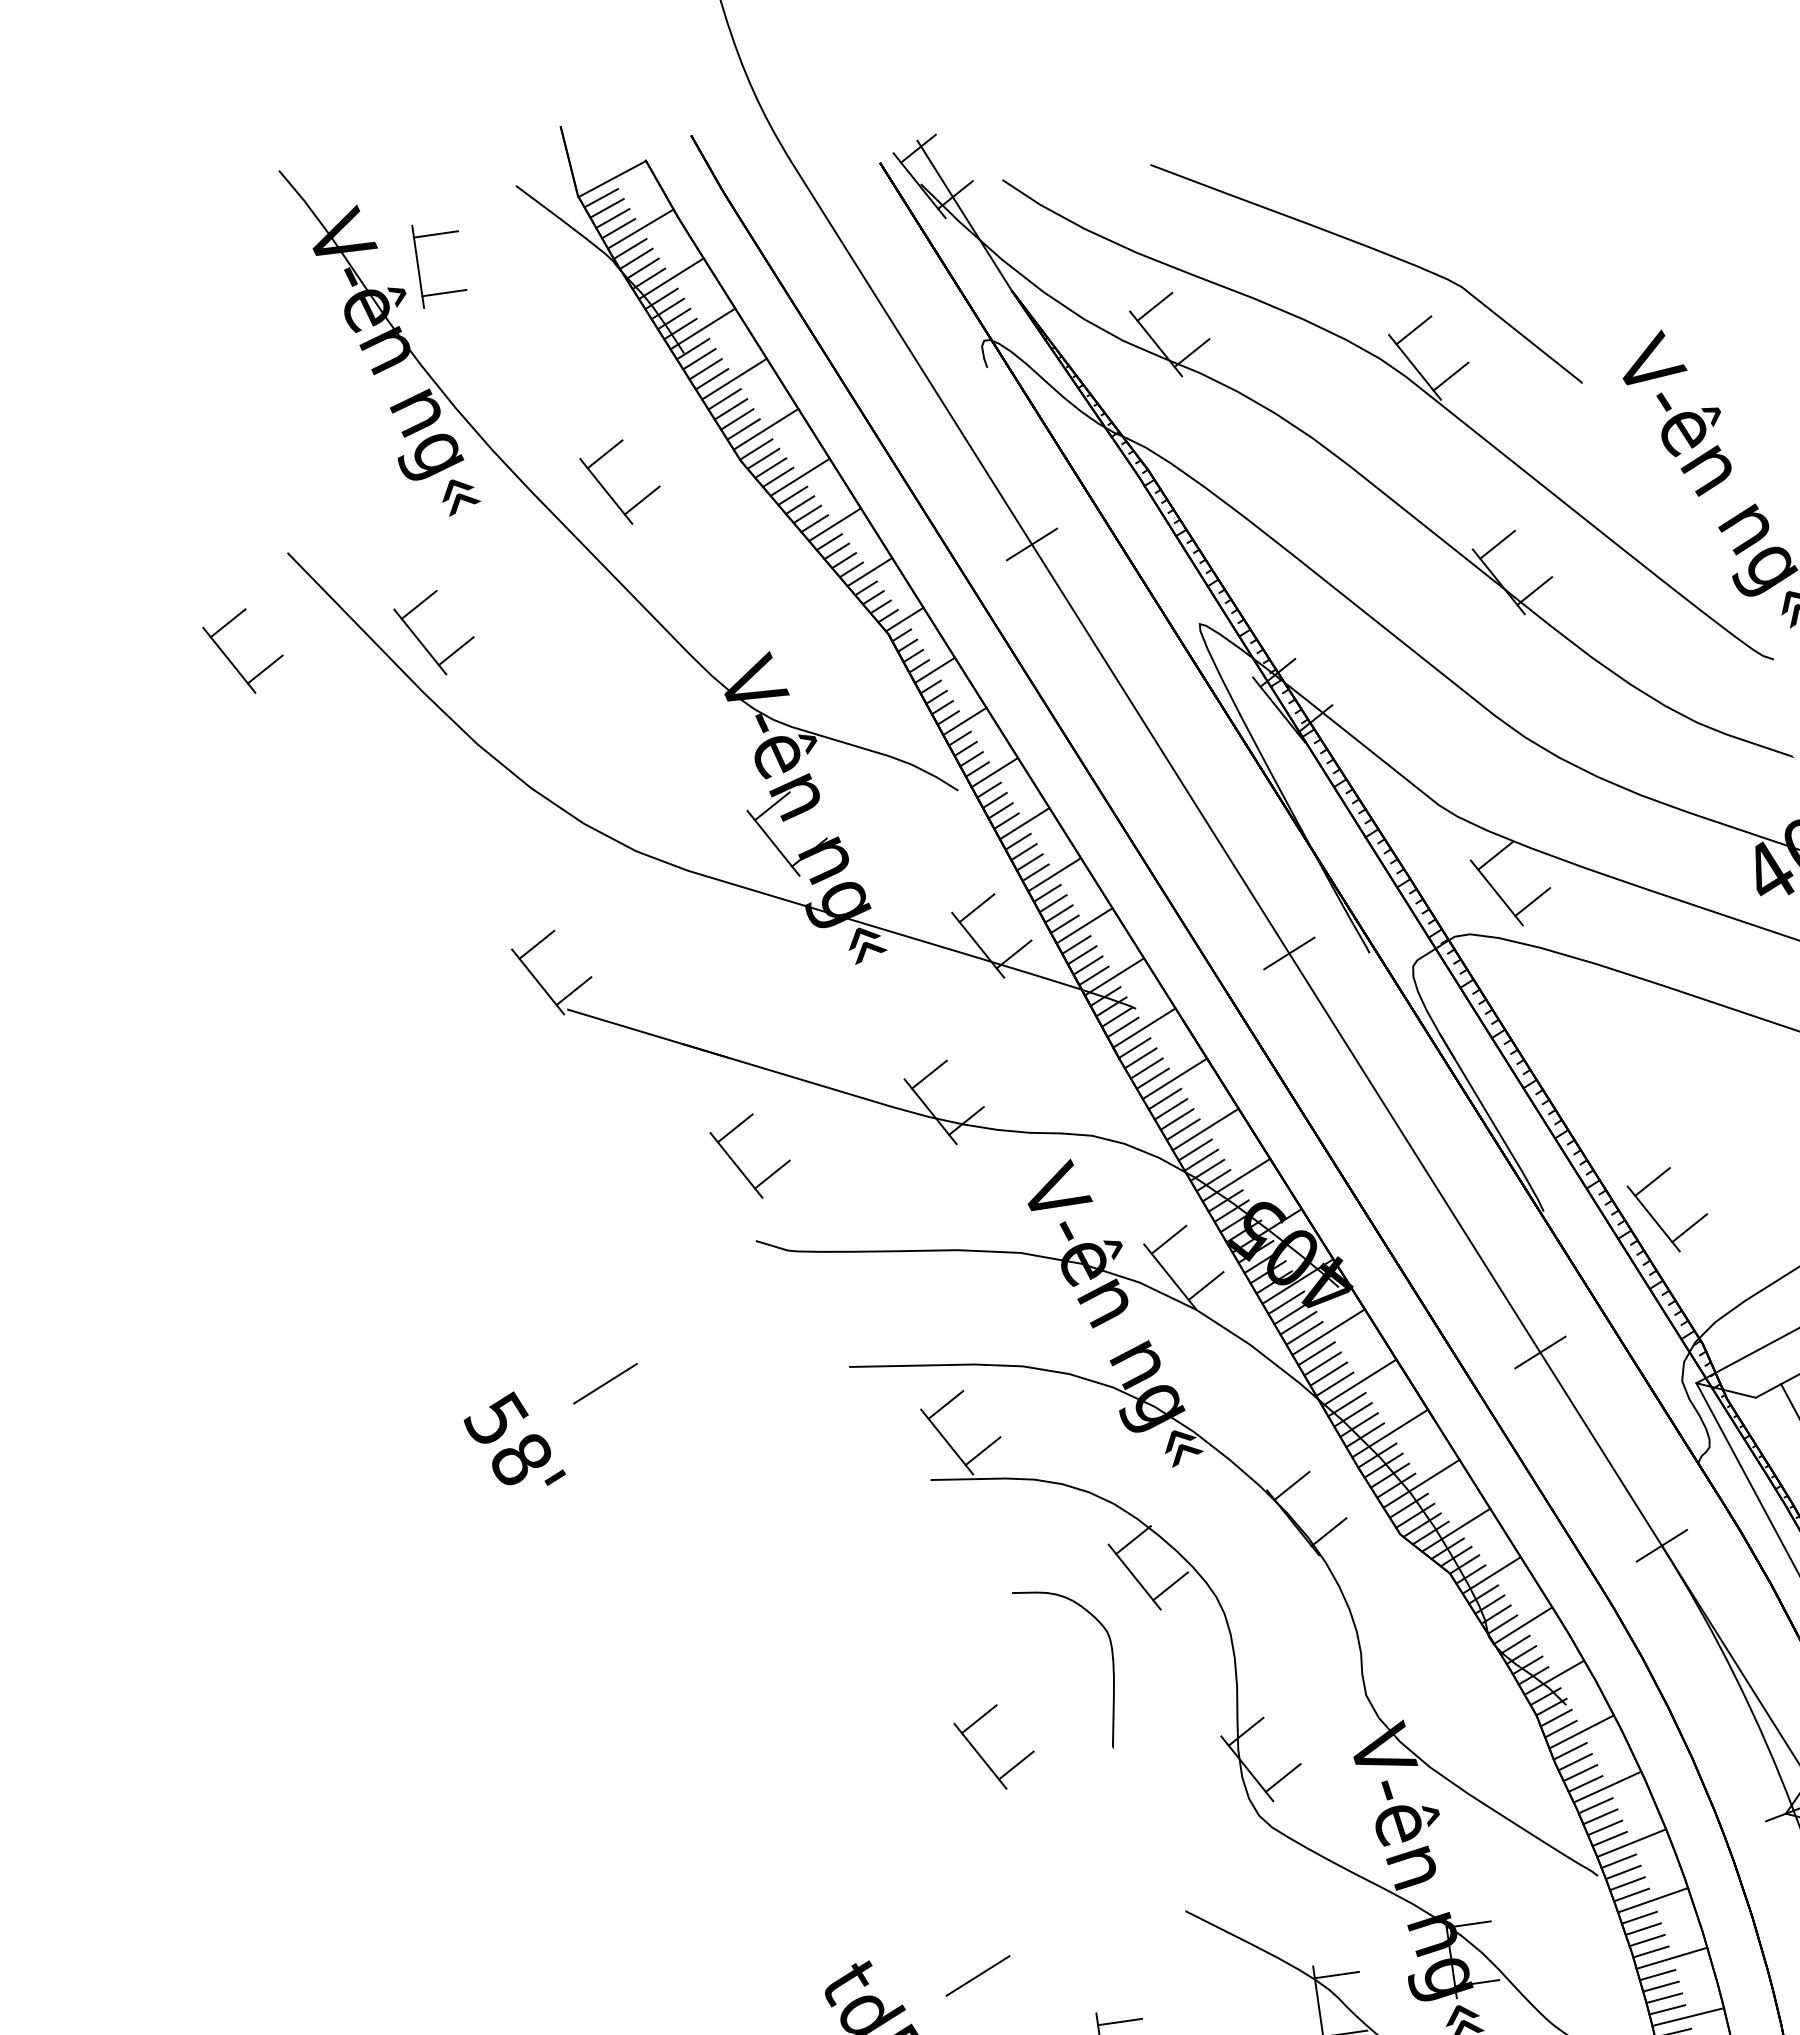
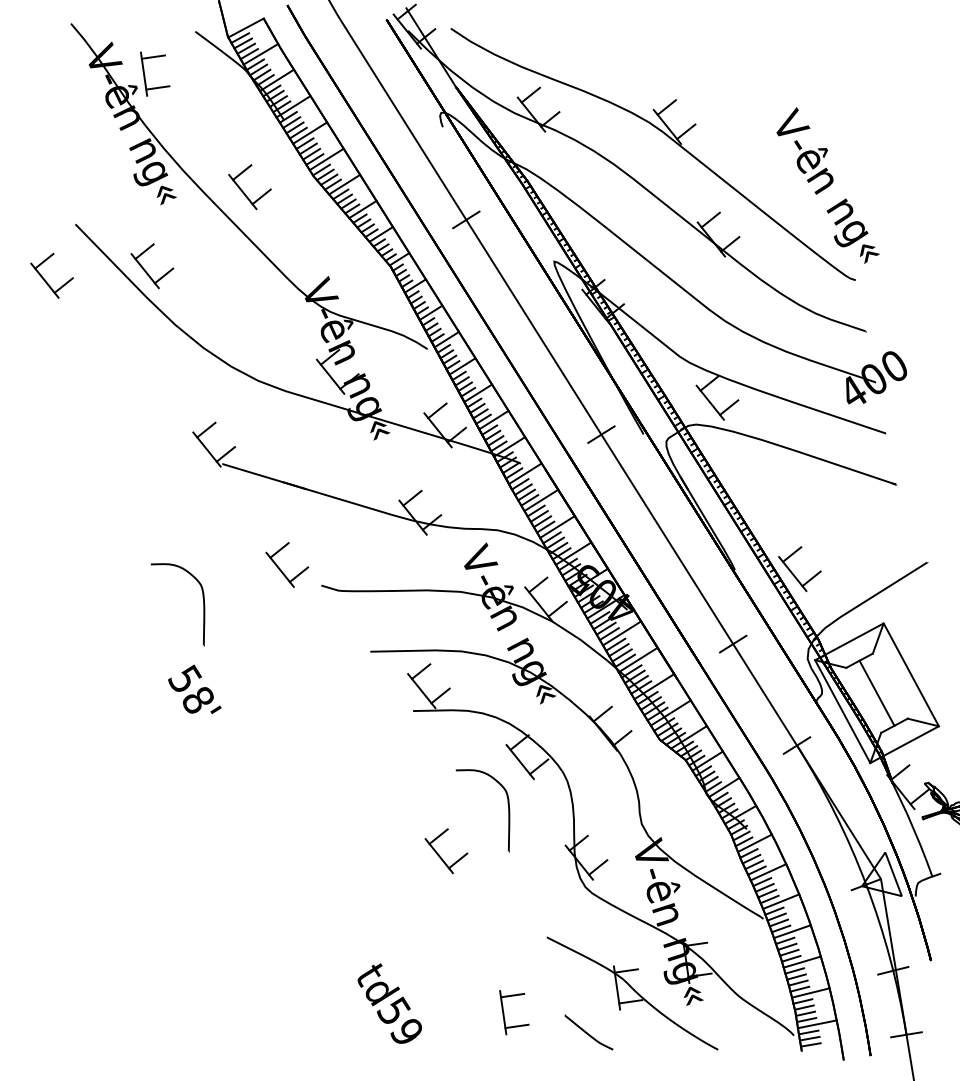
curve: (1375, 252) -> (646, 66), removed
part: (739, 1164) -> (281, 569), moved
curve: (529, 1263) -> (202, 597), added
line: (603, 1383) -> (241, 660), removed
line: (977, 1976) -> (437, 971), removed

